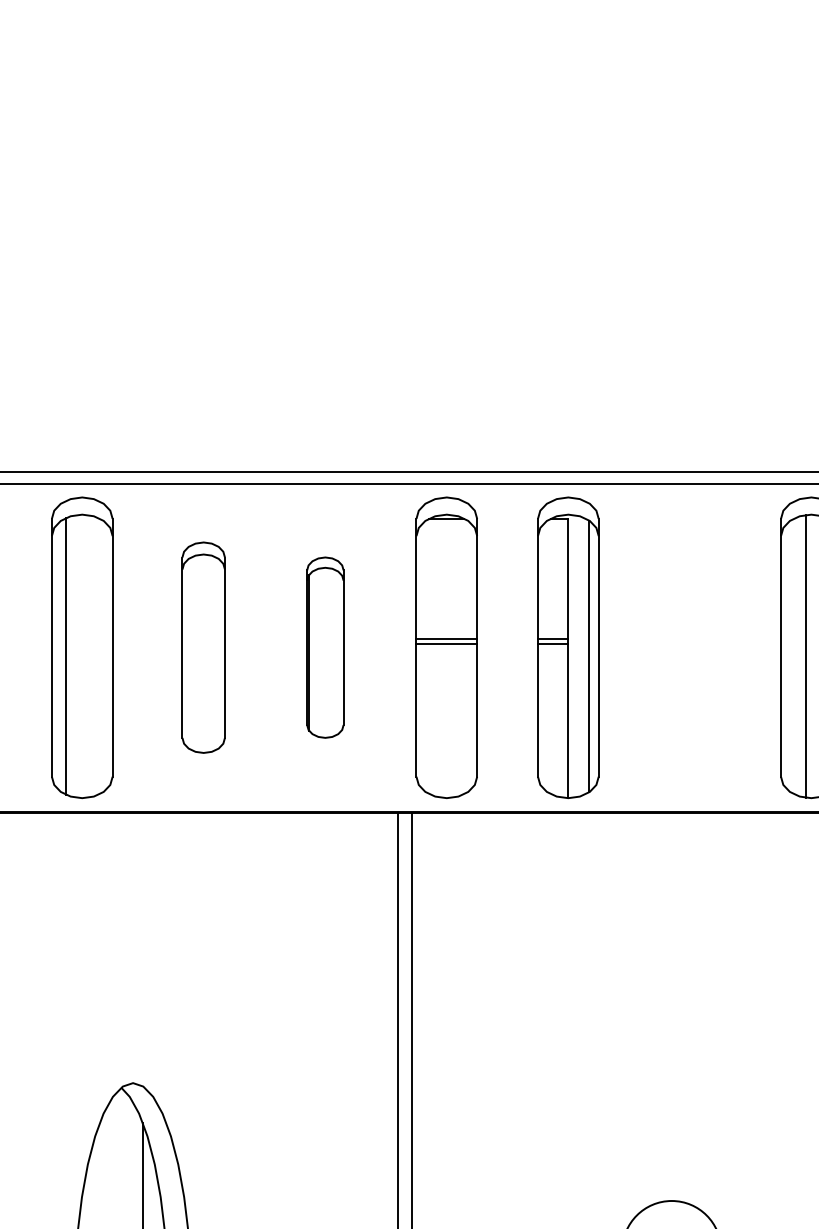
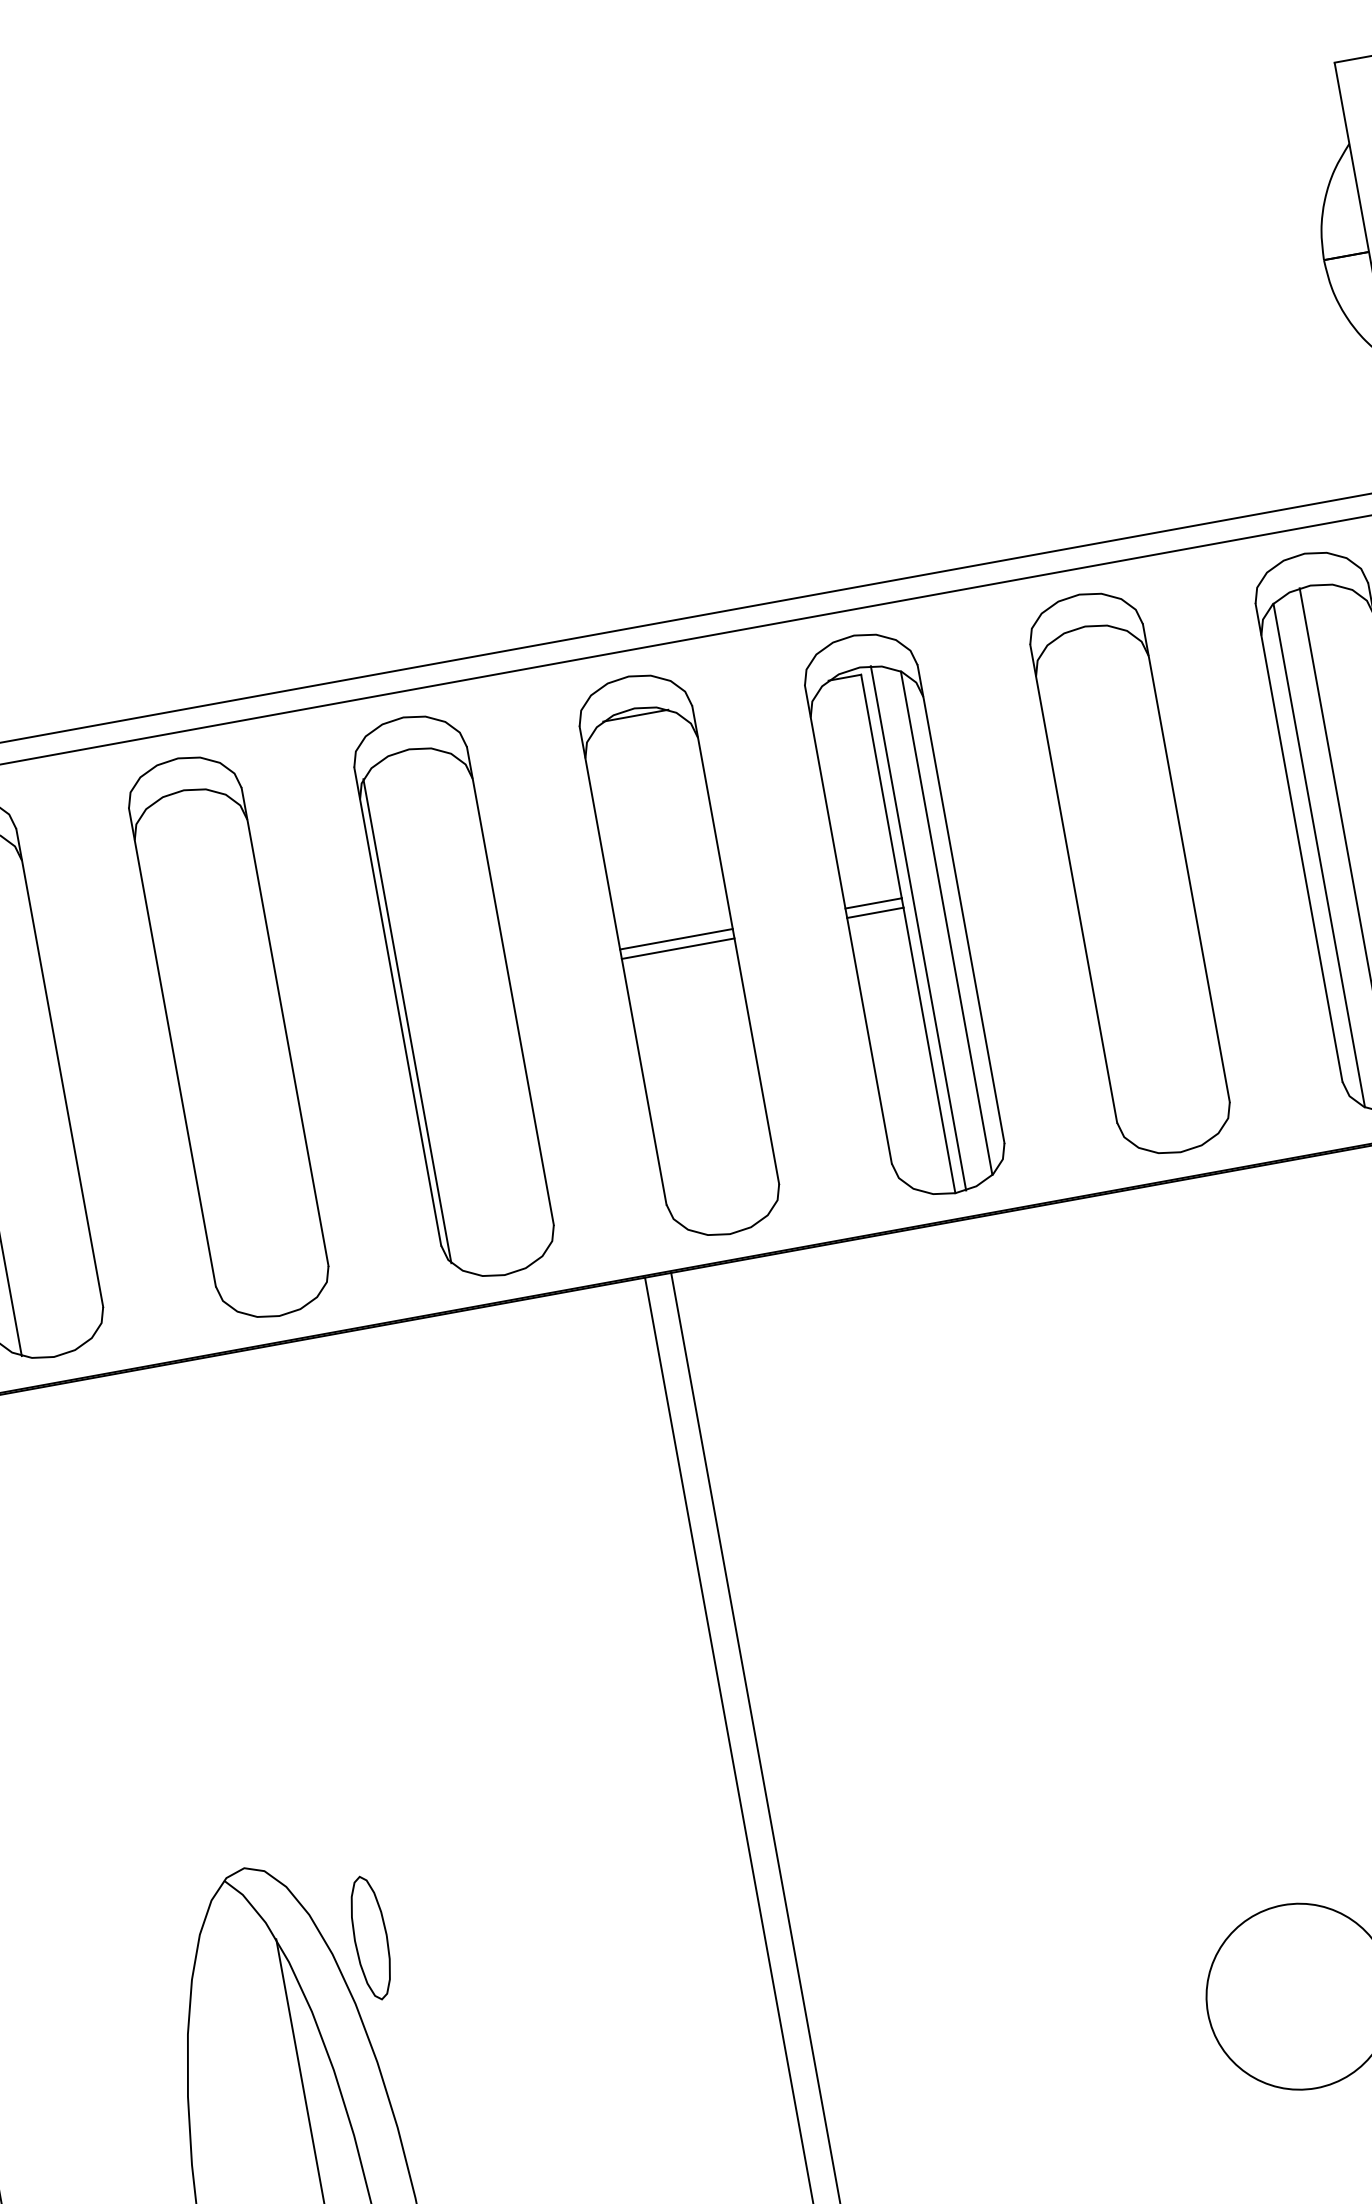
part: (203, 647) -> (228, 1036), size x1.43
part: (325, 647) -> (454, 995), size x1.67
part: (689, 647) -> (1129, 872), added
line: (574, 656) -> (919, 928), added
line: (790, 656) -> (1319, 855), added
part: (192, 1131) -> (370, 1937), added

